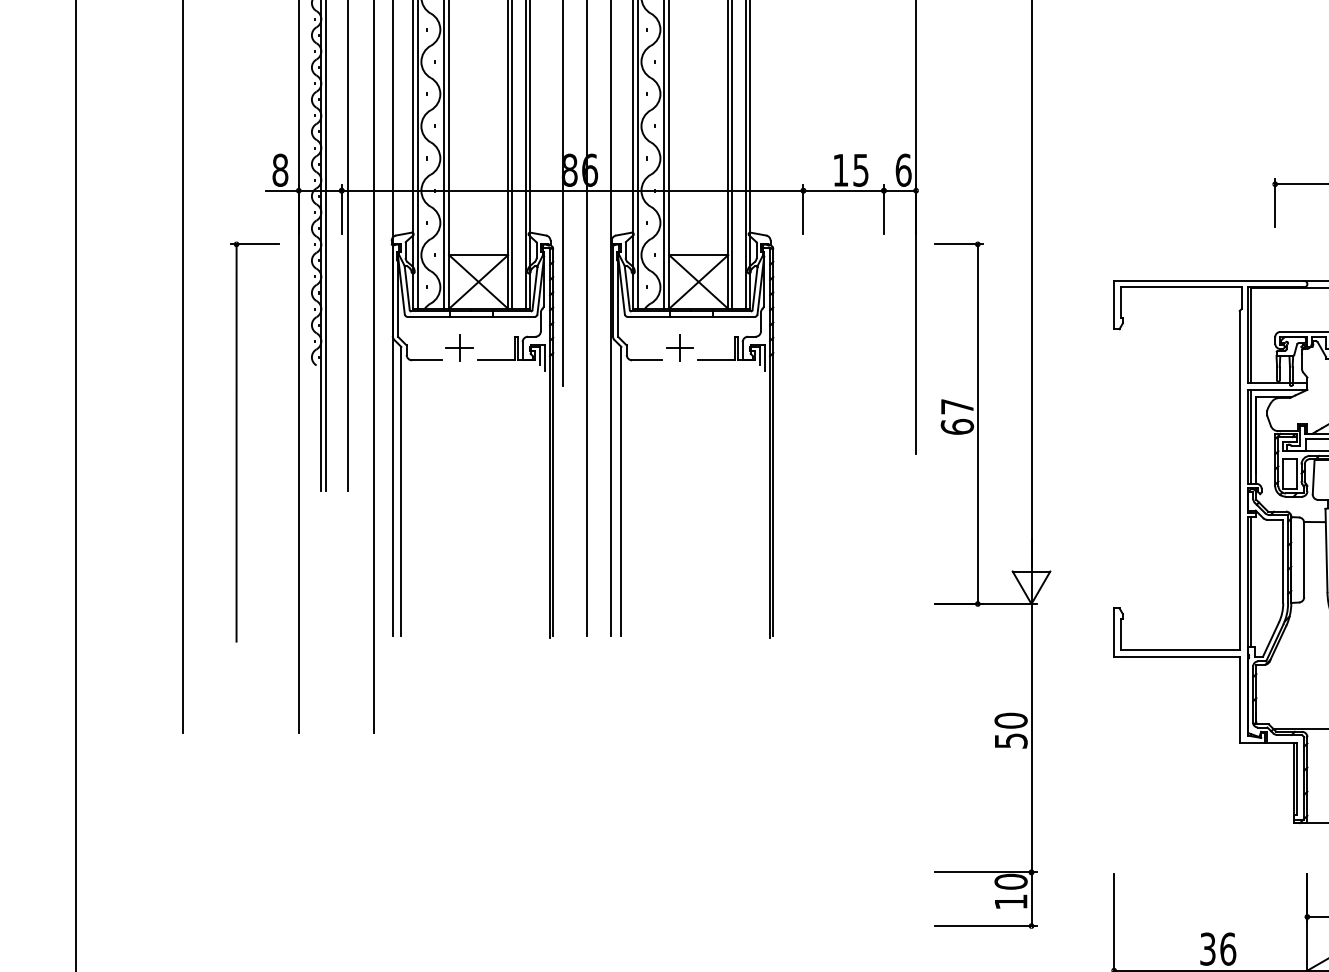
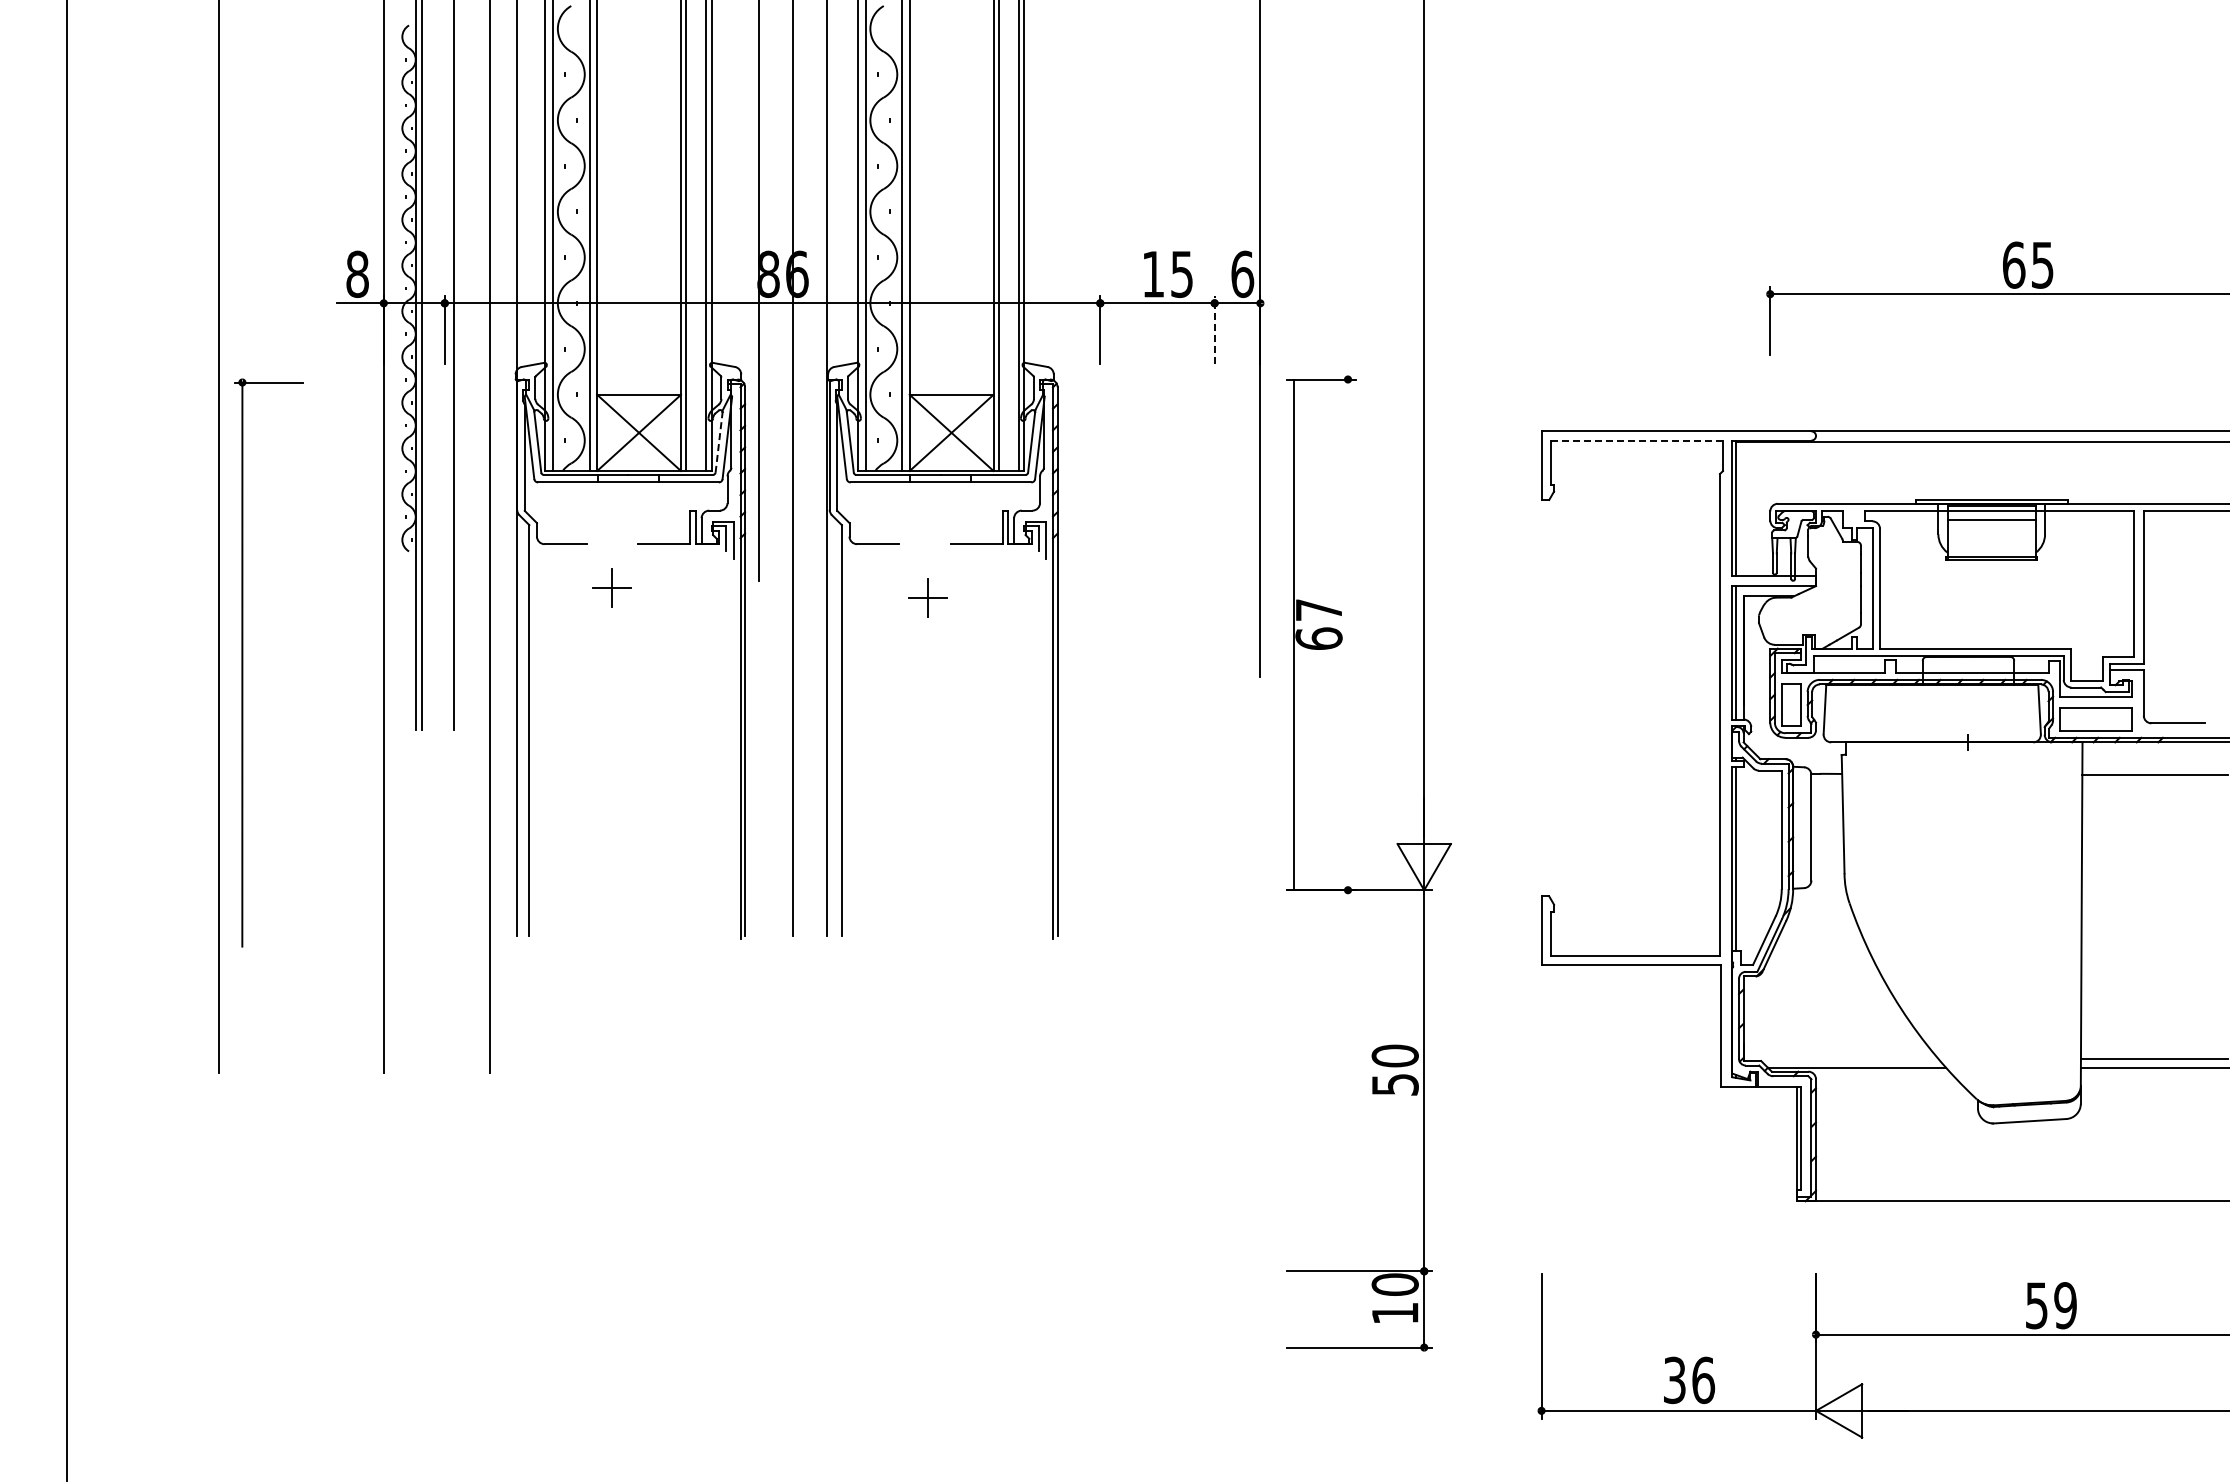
line: (883, 209) -> (1214, 329), solid -> dashed
line: (1181, 287) -> (1637, 440), solid -> dashed
line: (535, 288) -> (719, 441), solid -> dashed
part: (459, 347) -> (611, 587), moved
part: (679, 347) -> (927, 597), moved
line: (978, 423) -> (1294, 634), moved
part: (237, 441) -> (243, 662), moved

